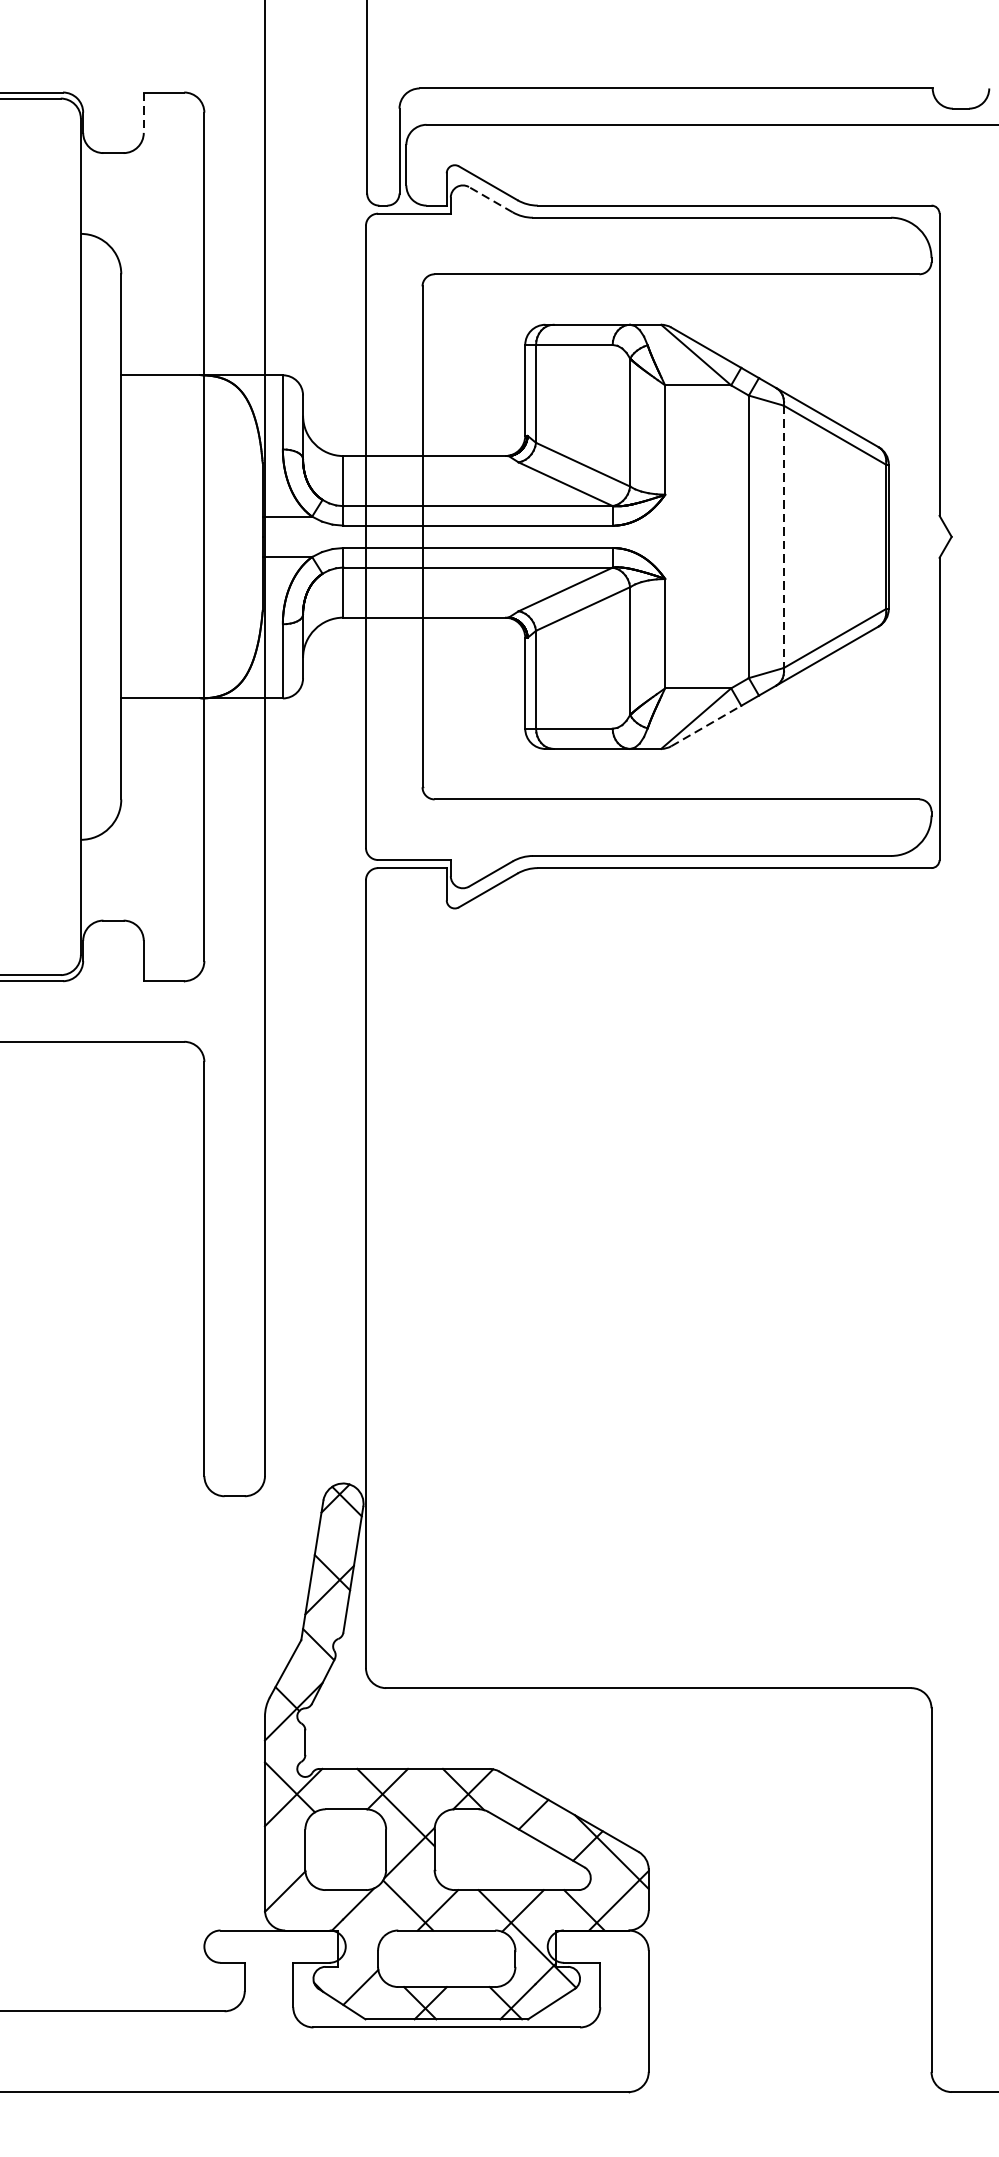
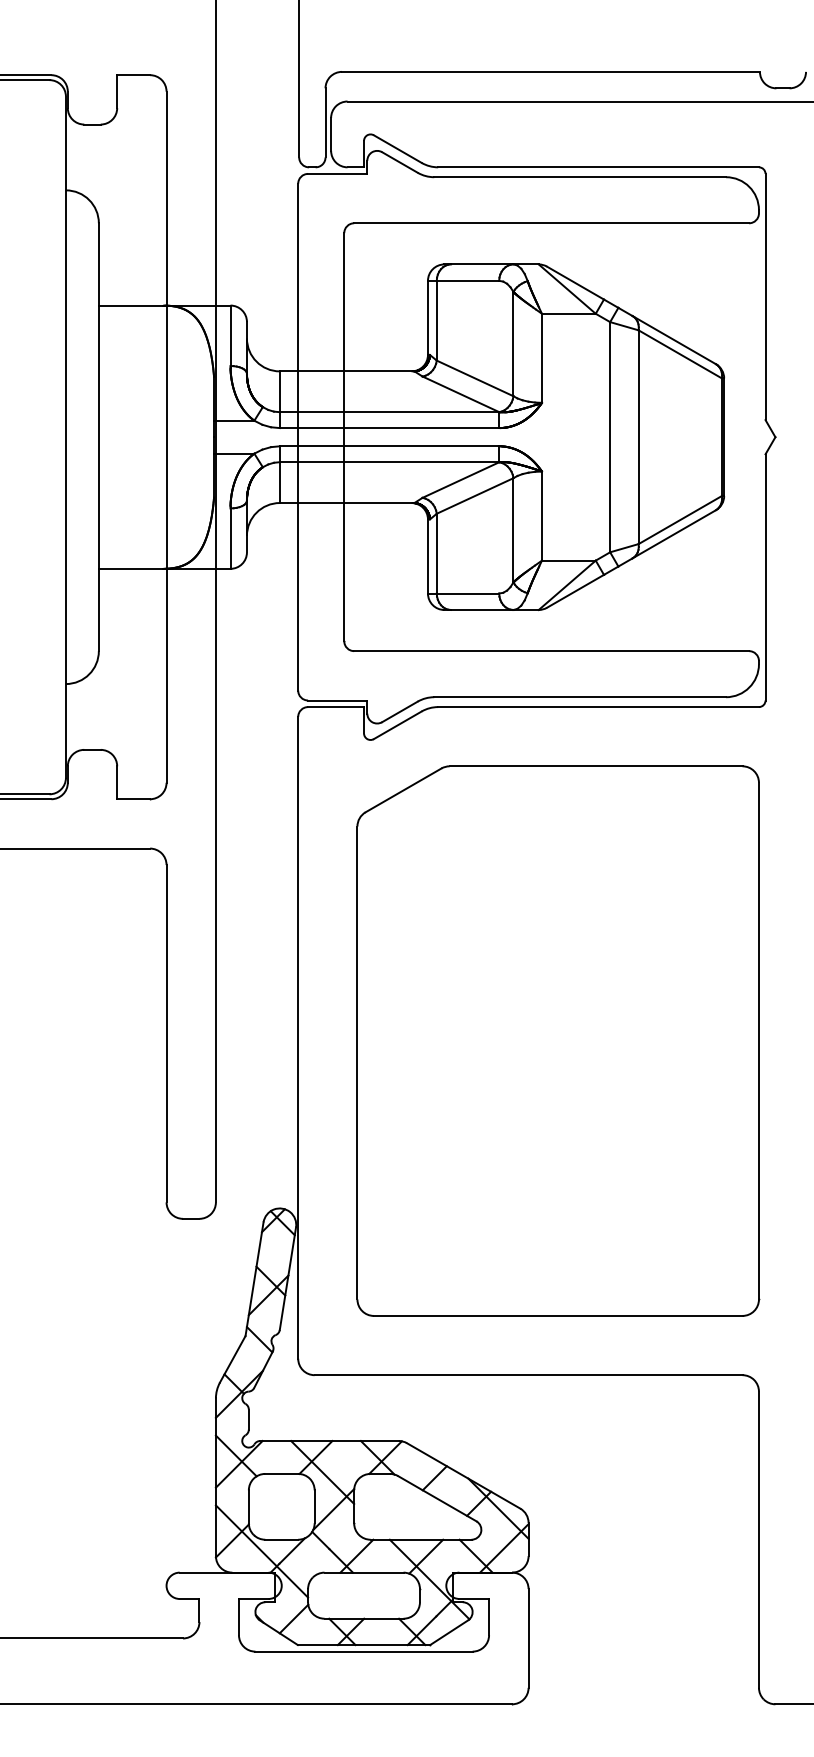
line: (144, 113) -> (117, 92), dashed -> solid
line: (490, 199) -> (399, 162), dashed -> solid
line: (783, 537) -> (638, 437), dashed -> solid
line: (706, 726) -> (575, 591), dashed -> solid
part: (685, 1277) -> (558, 1040), added
line: (320, 1904) -> (261, 1551), added

